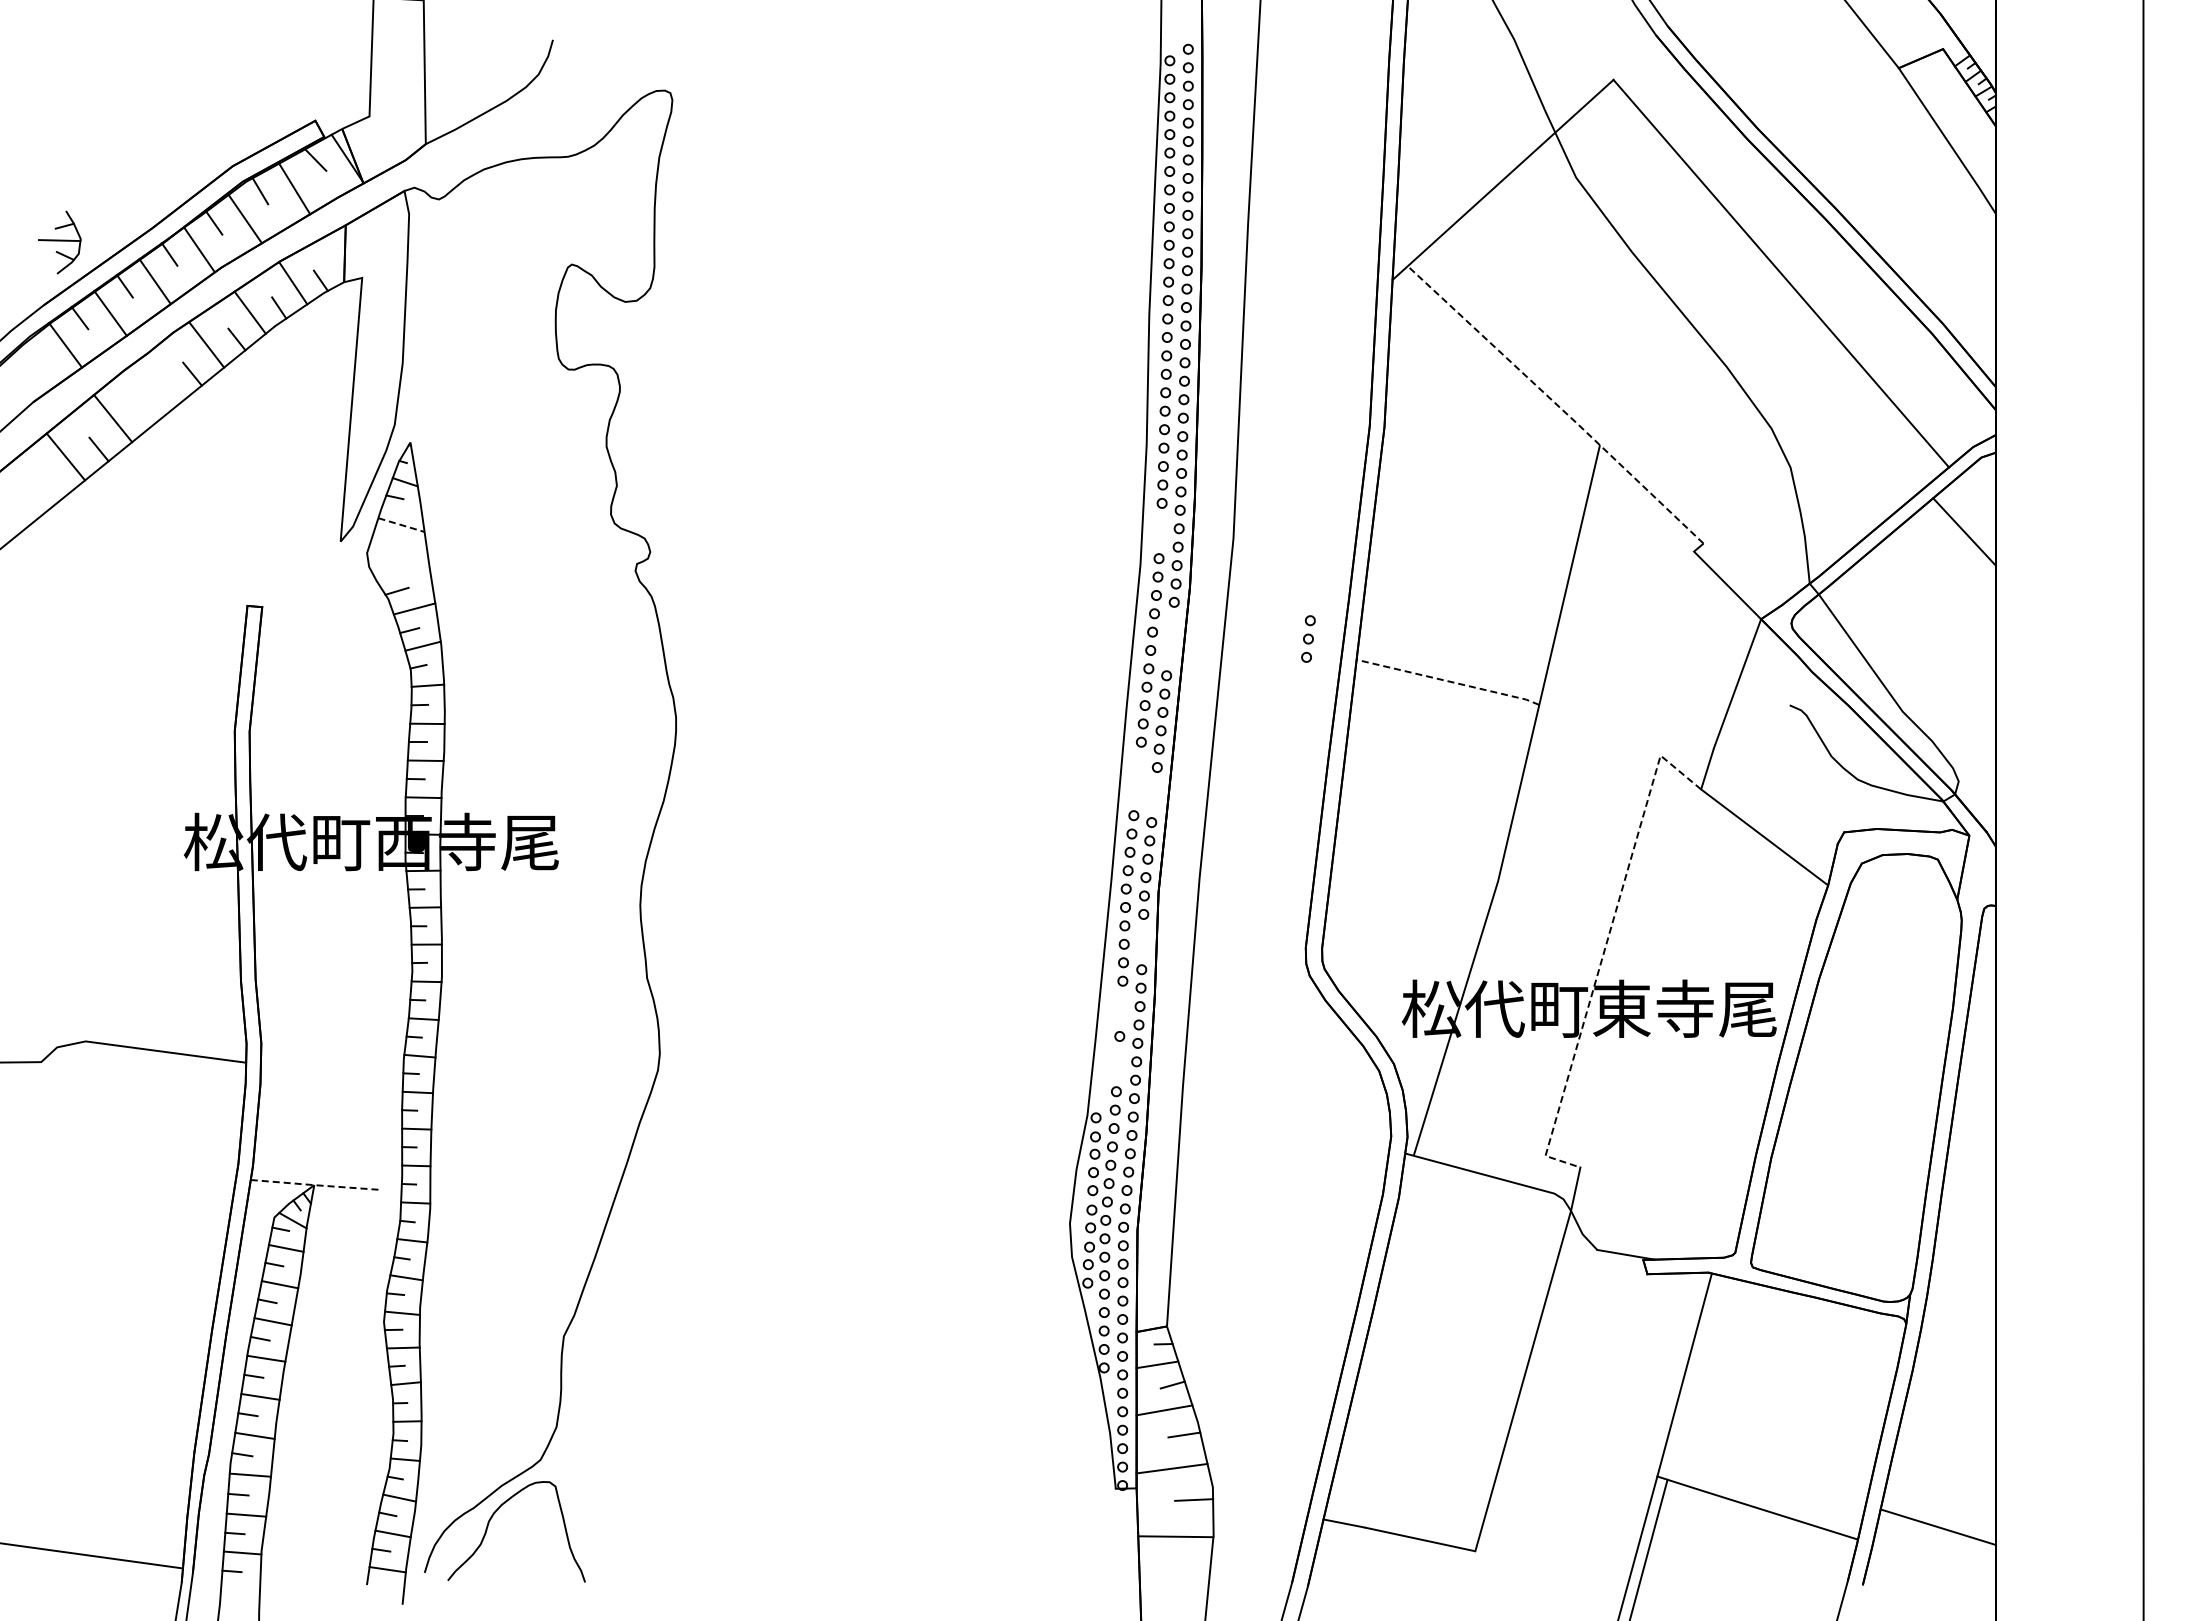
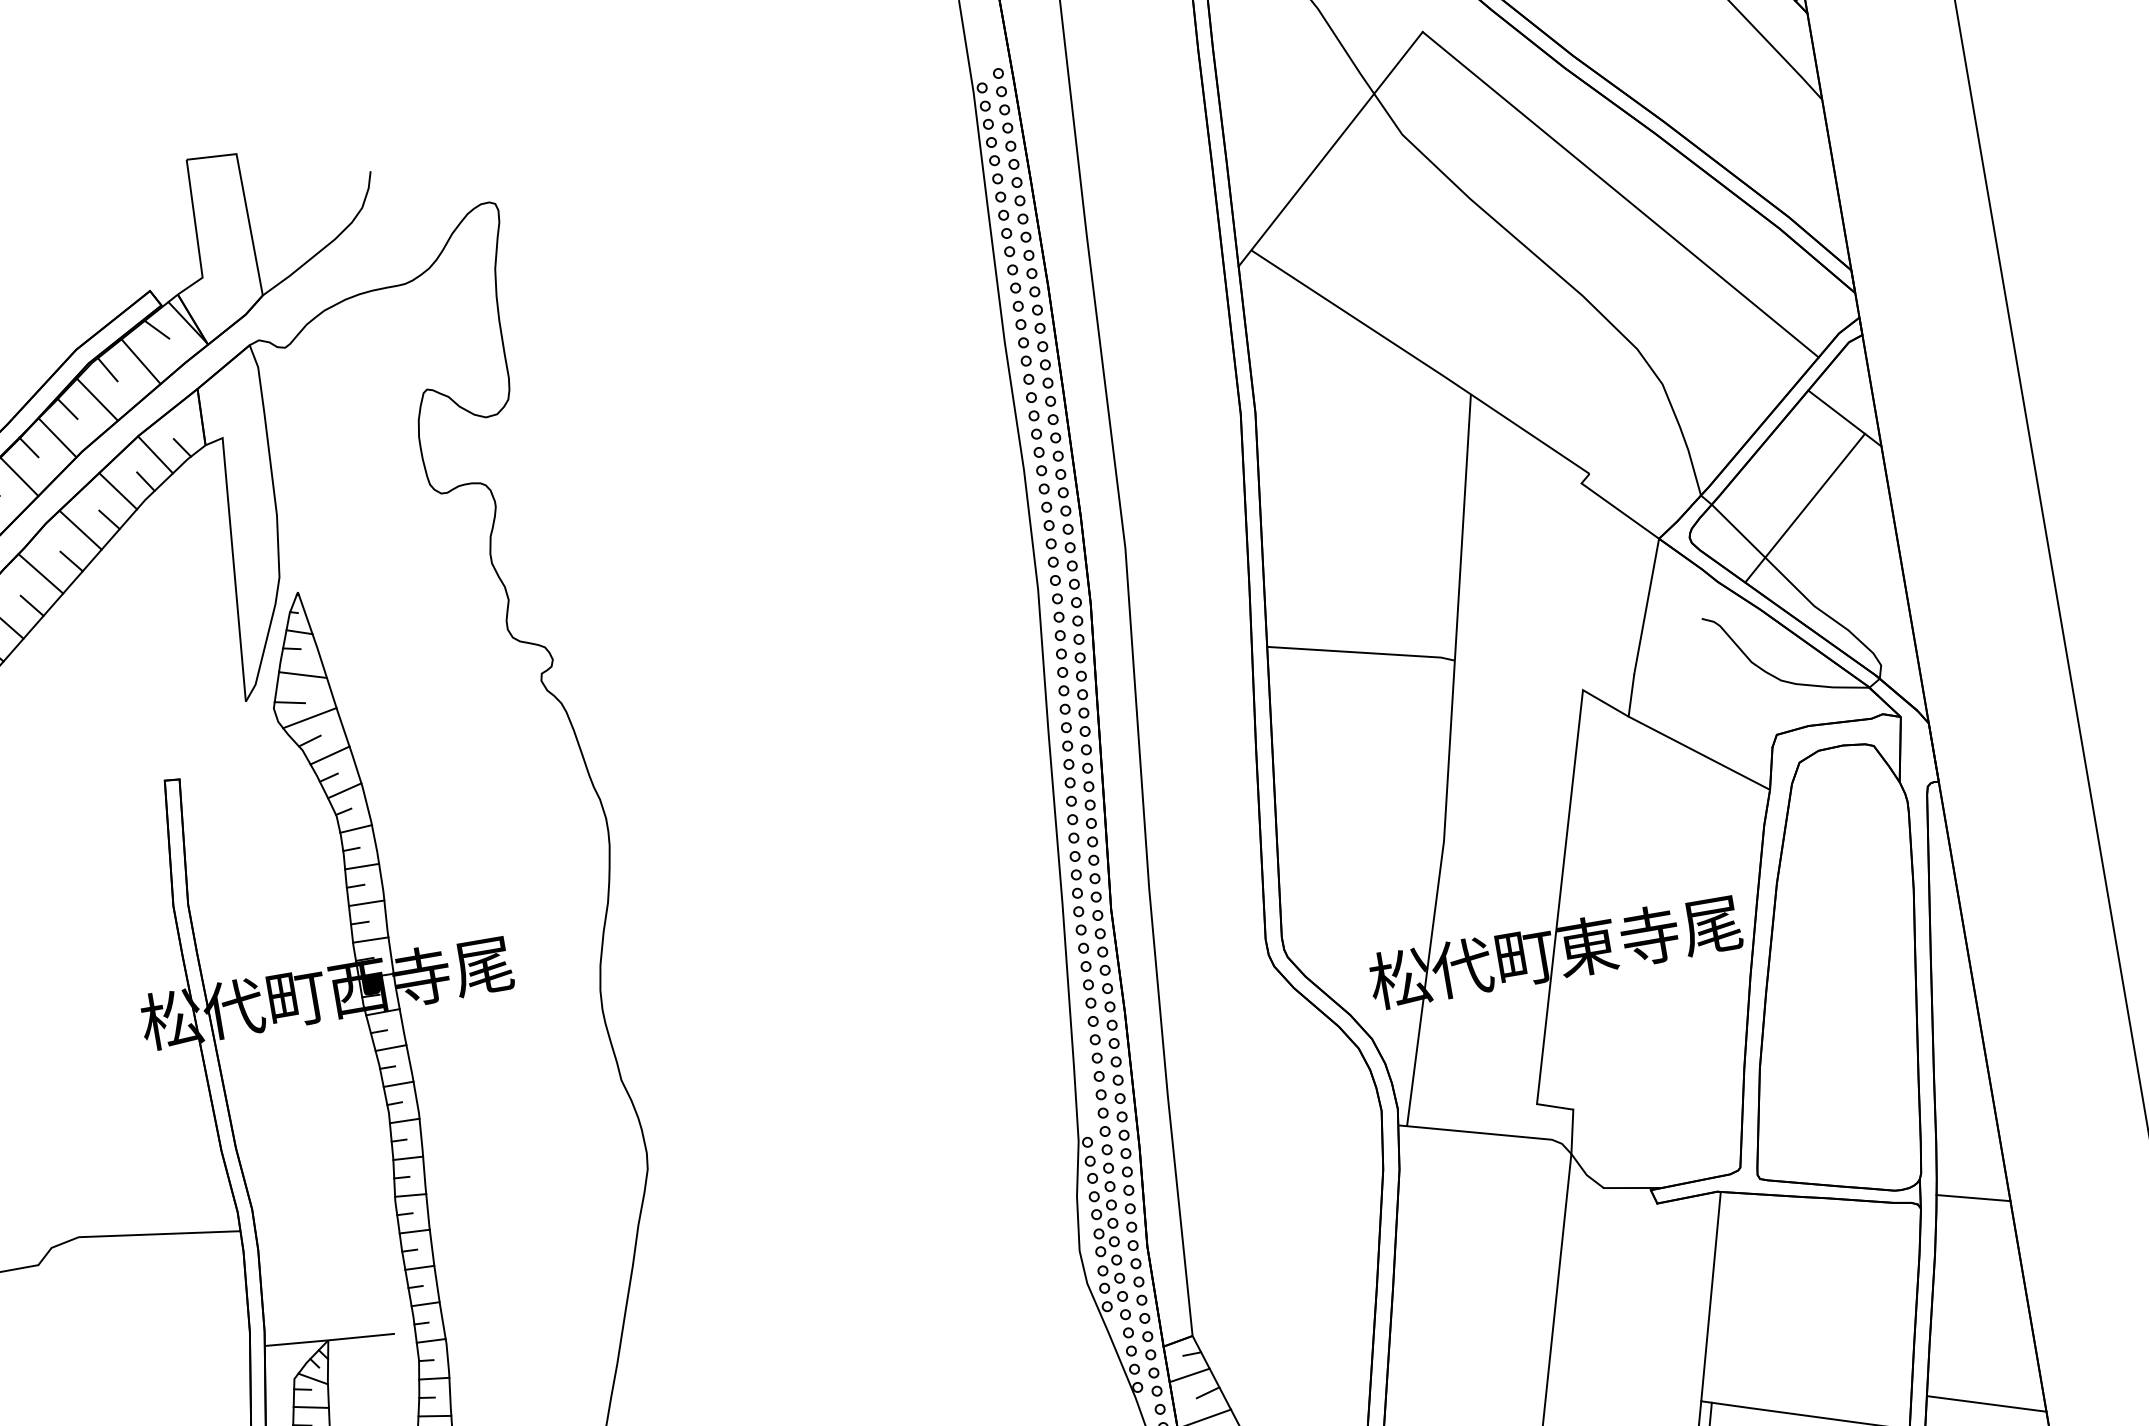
line: (159, 380) -> (40, 573), added
line: (1556, 404) -> (1421, 361), dashed -> solid
line: (145, 411) -> (31, 606), added
line: (401, 525) -> (303, 675), dashed -> solid
part: (1160, 530) -> (1052, 552), added
line: (383, 550) -> (289, 703), added
line: (401, 568) -> (310, 717), added
line: (1909, 613) -> (1804, 508), added
part: (1308, 638) -> (1080, 657), moved
line: (1448, 681) -> (1361, 652), dashed -> solid
part: (1145, 782) -> (1079, 803), added
part: (1142, 941) -> (1103, 960), added
line: (1605, 948) -> (1561, 889), dashed -> solid
part: (1121, 1008) -> (1094, 1030), added
part: (1118, 1063) -> (1100, 1084), added
line: (315, 1185) -> (329, 1340), dashed -> solid
line: (1959, 1321) -> (1972, 1197), added

